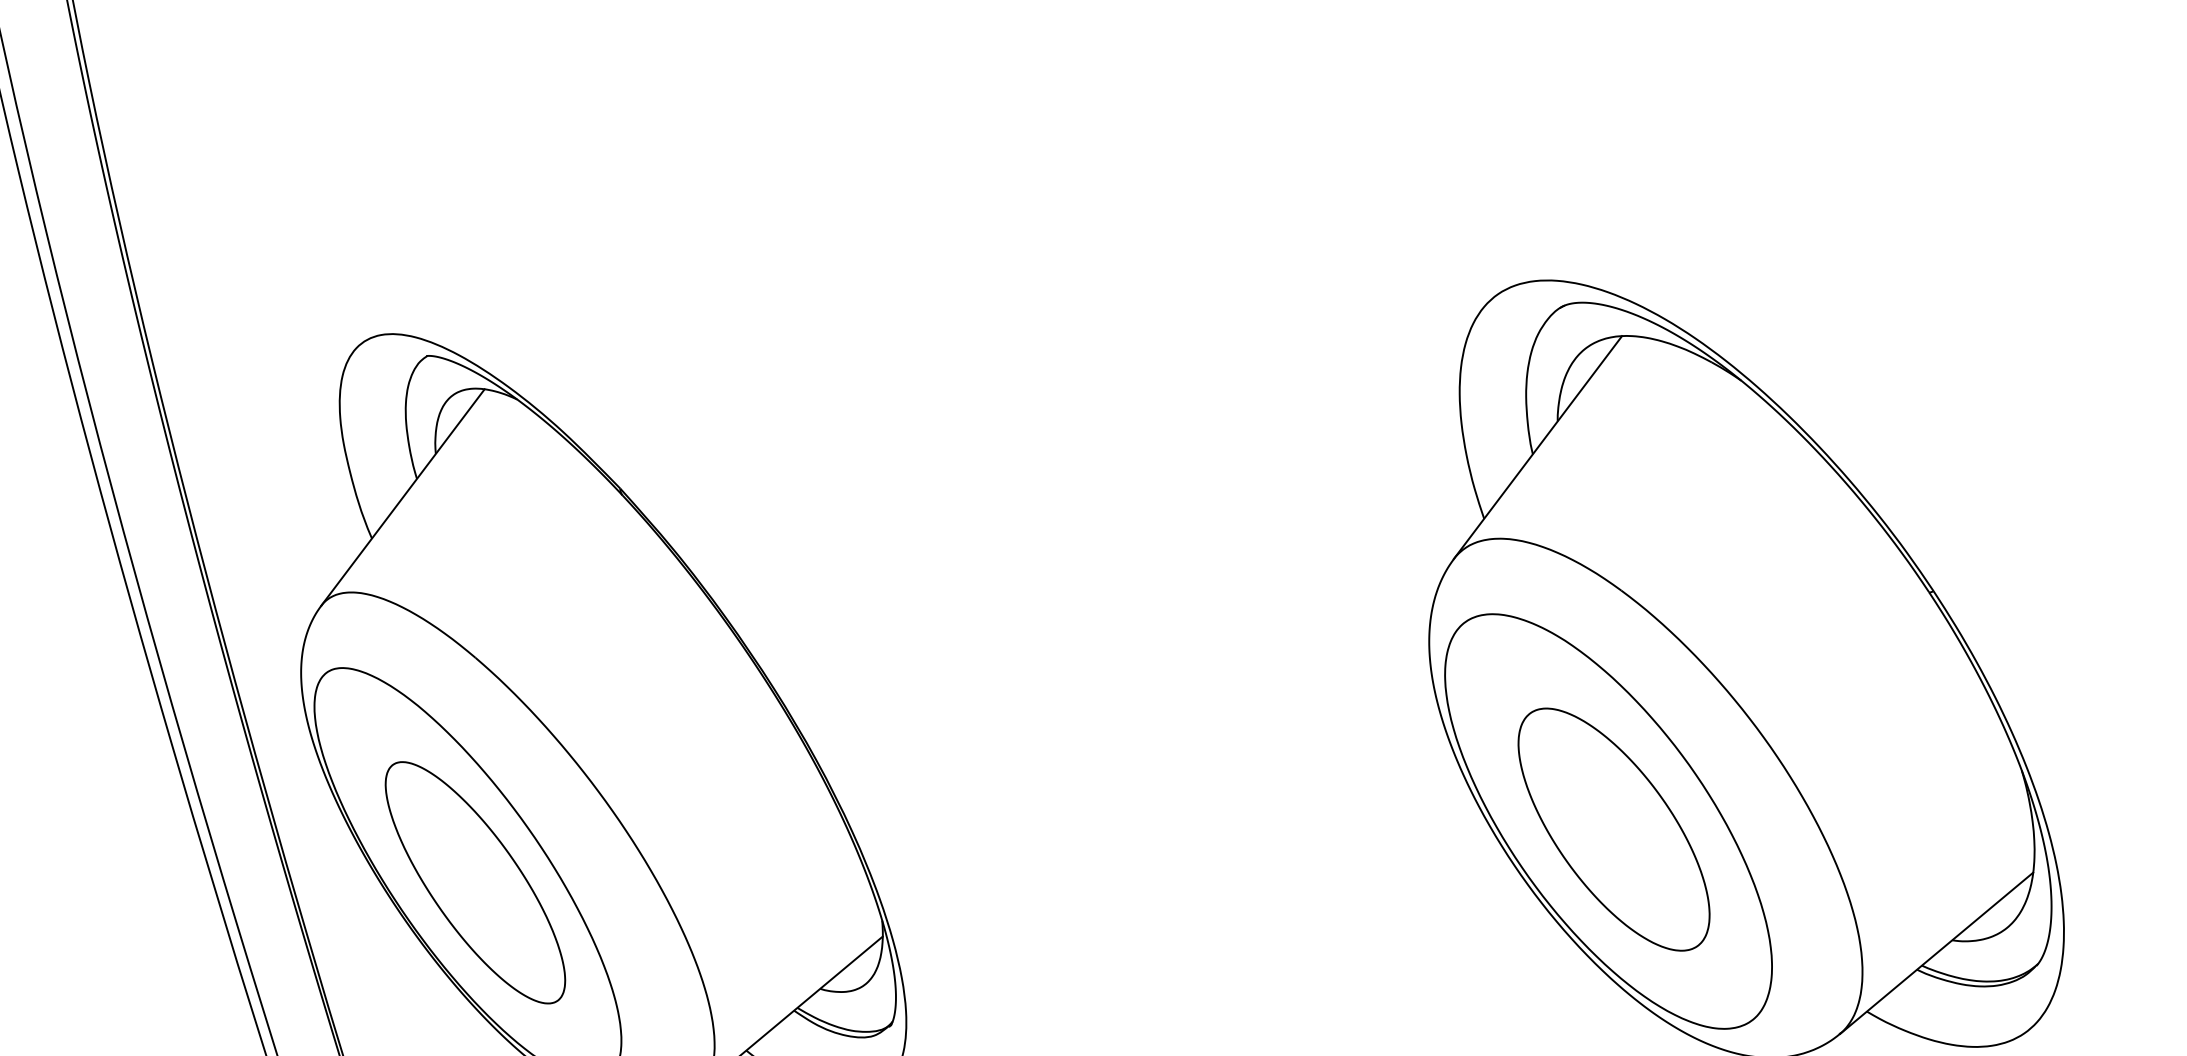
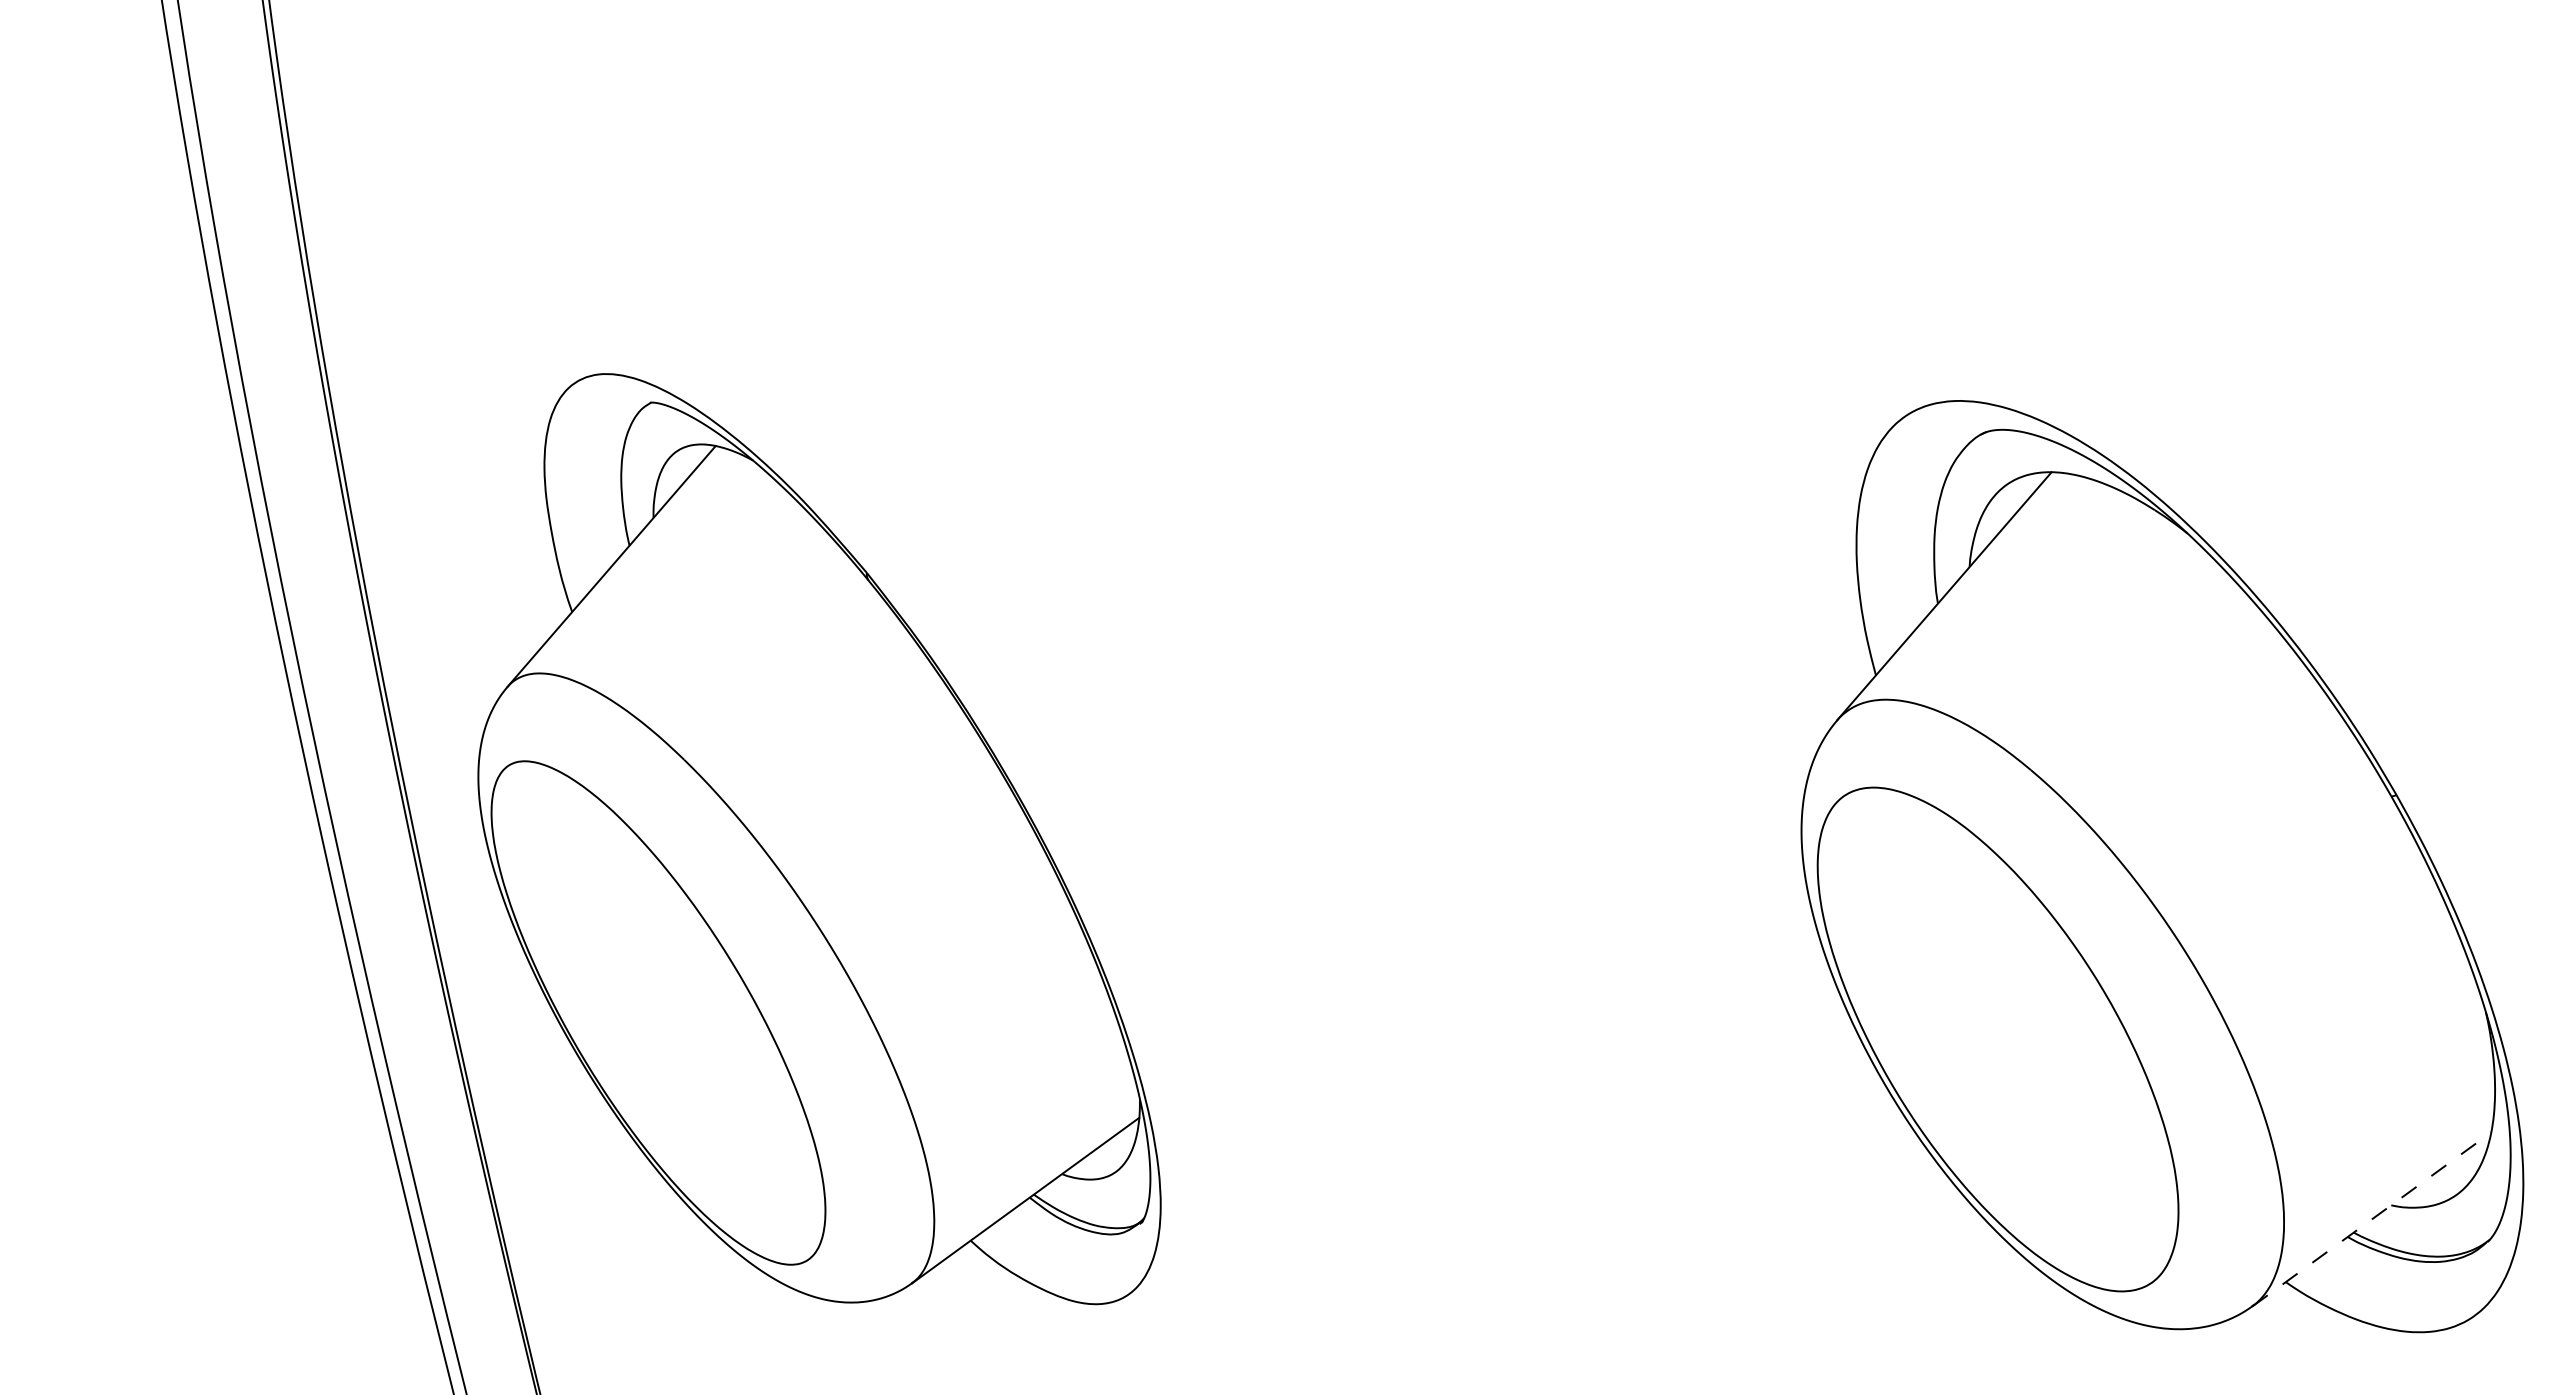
part: (1613, 829) -> (2003, 1049), removed
part: (475, 883) -> (666, 1023), removed
line: (1937, 953) -> (2372, 1219), solid -> dashed

